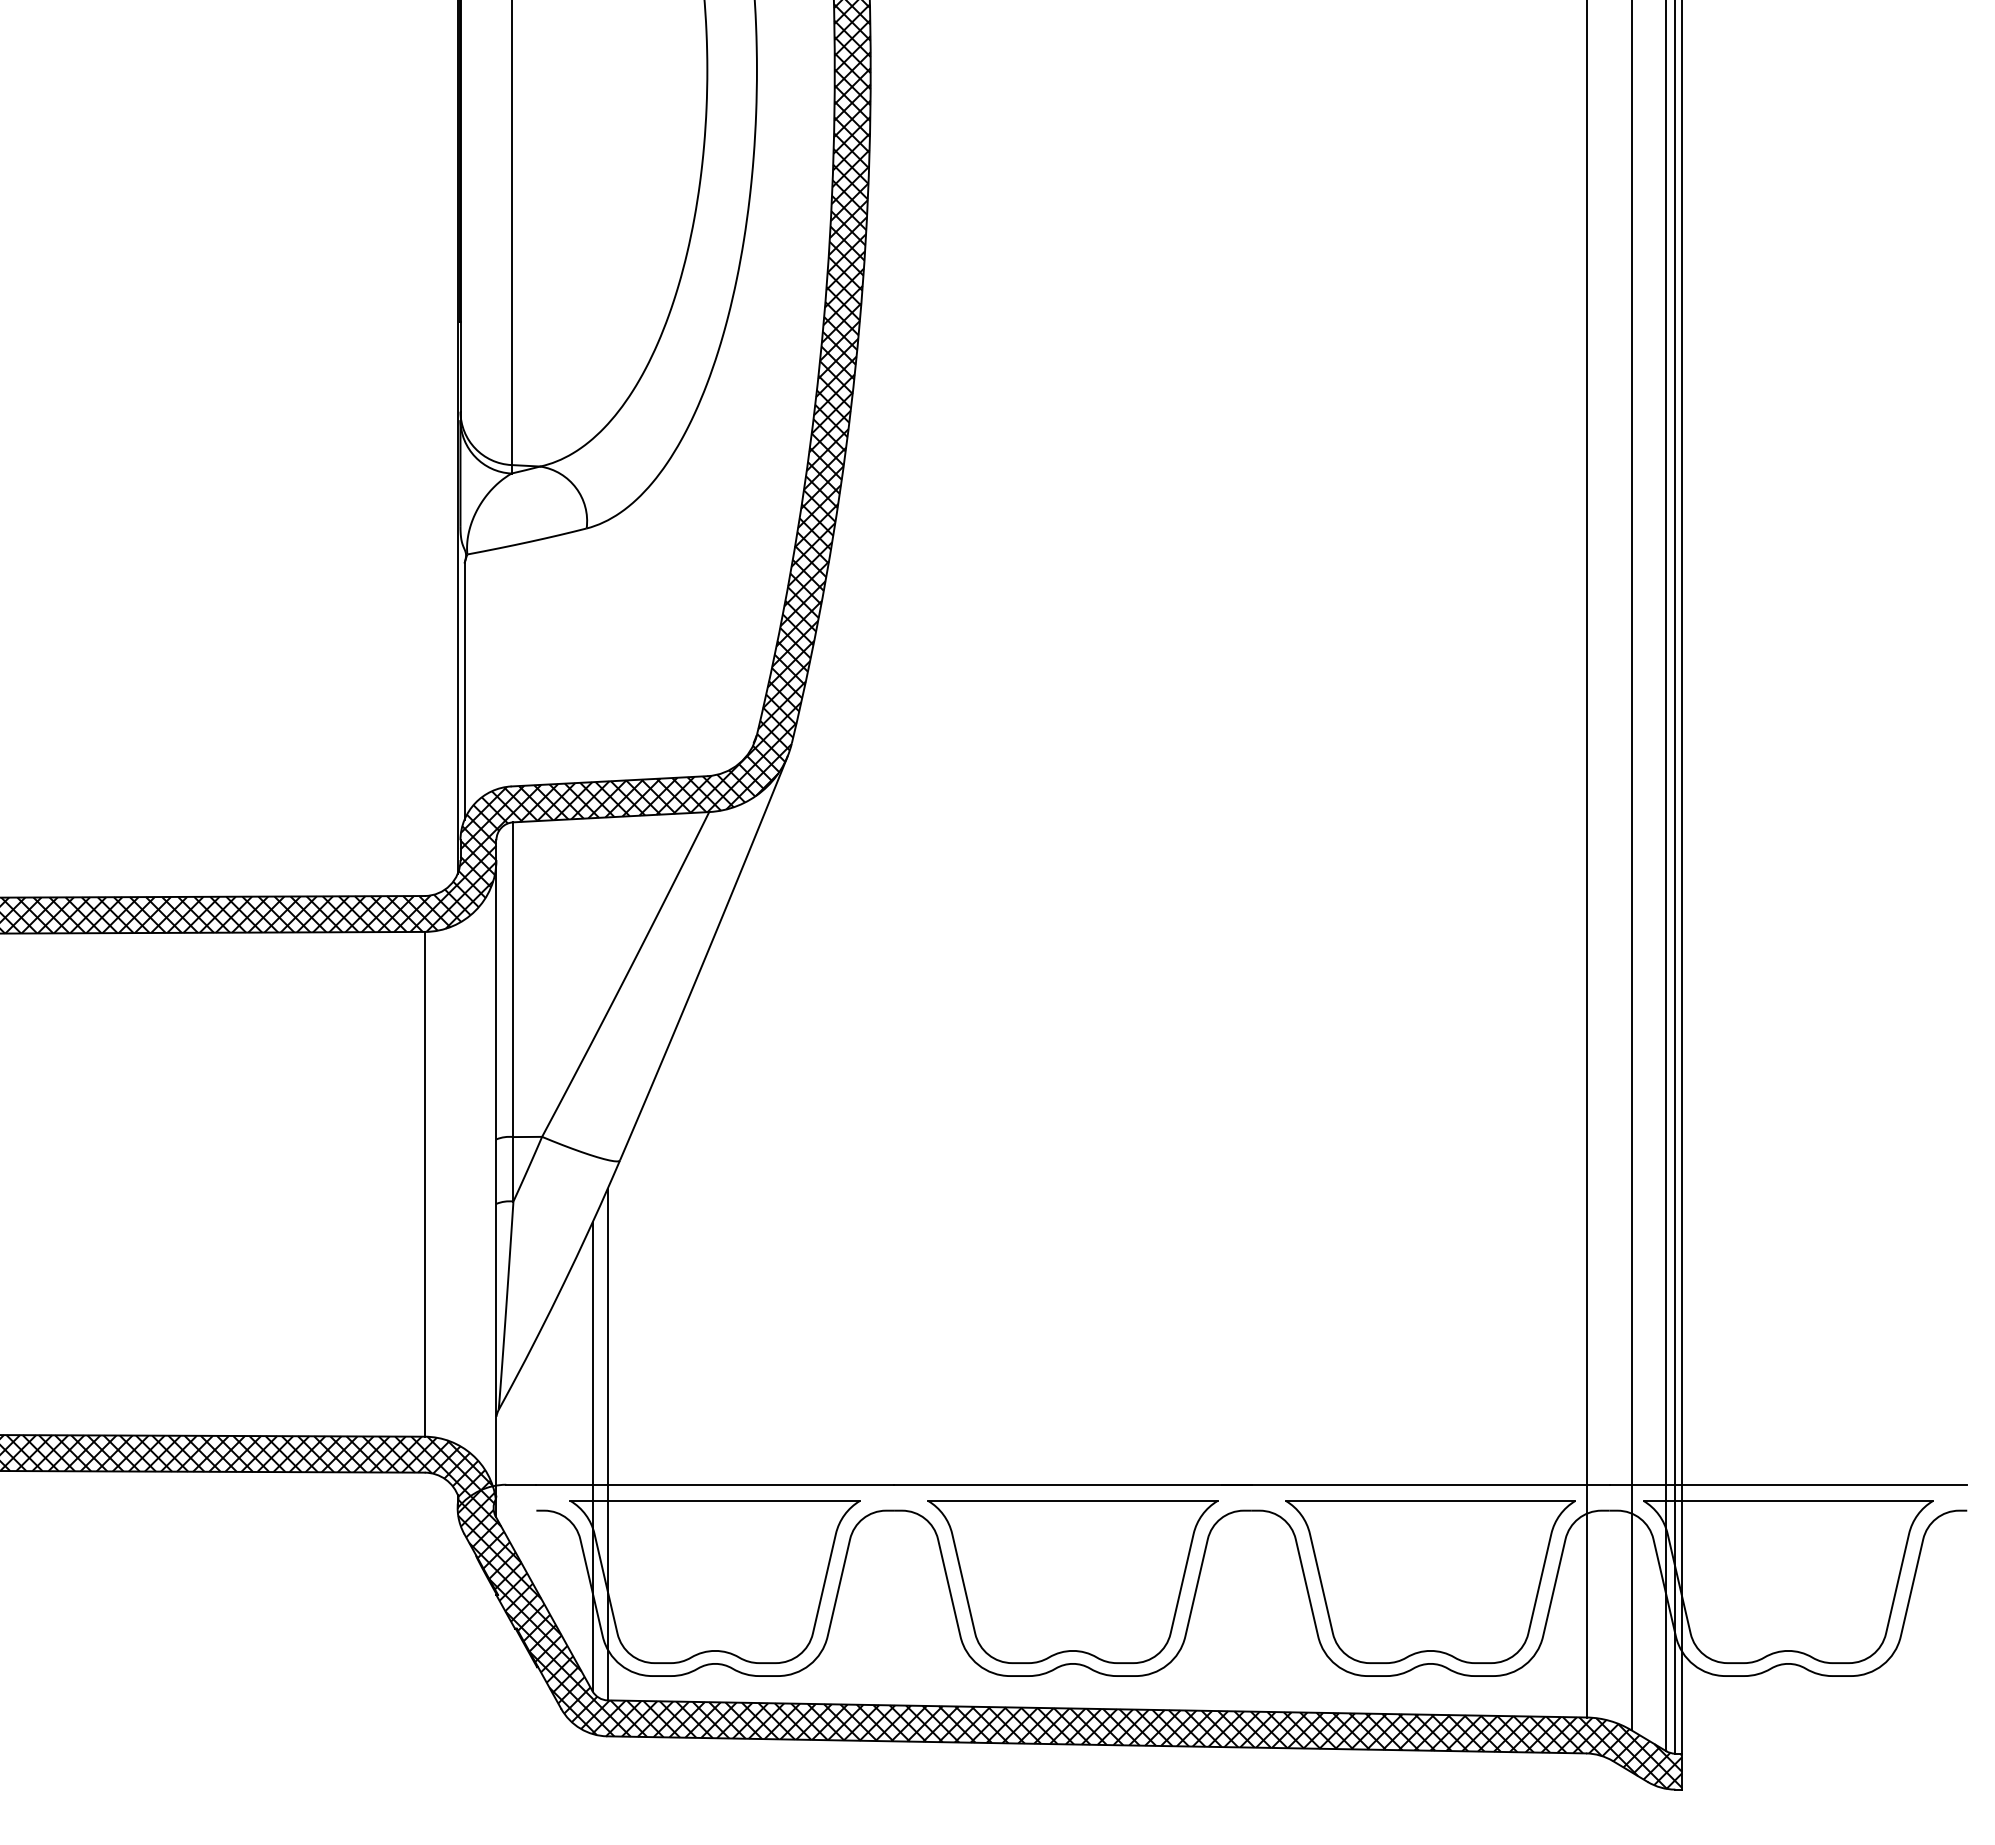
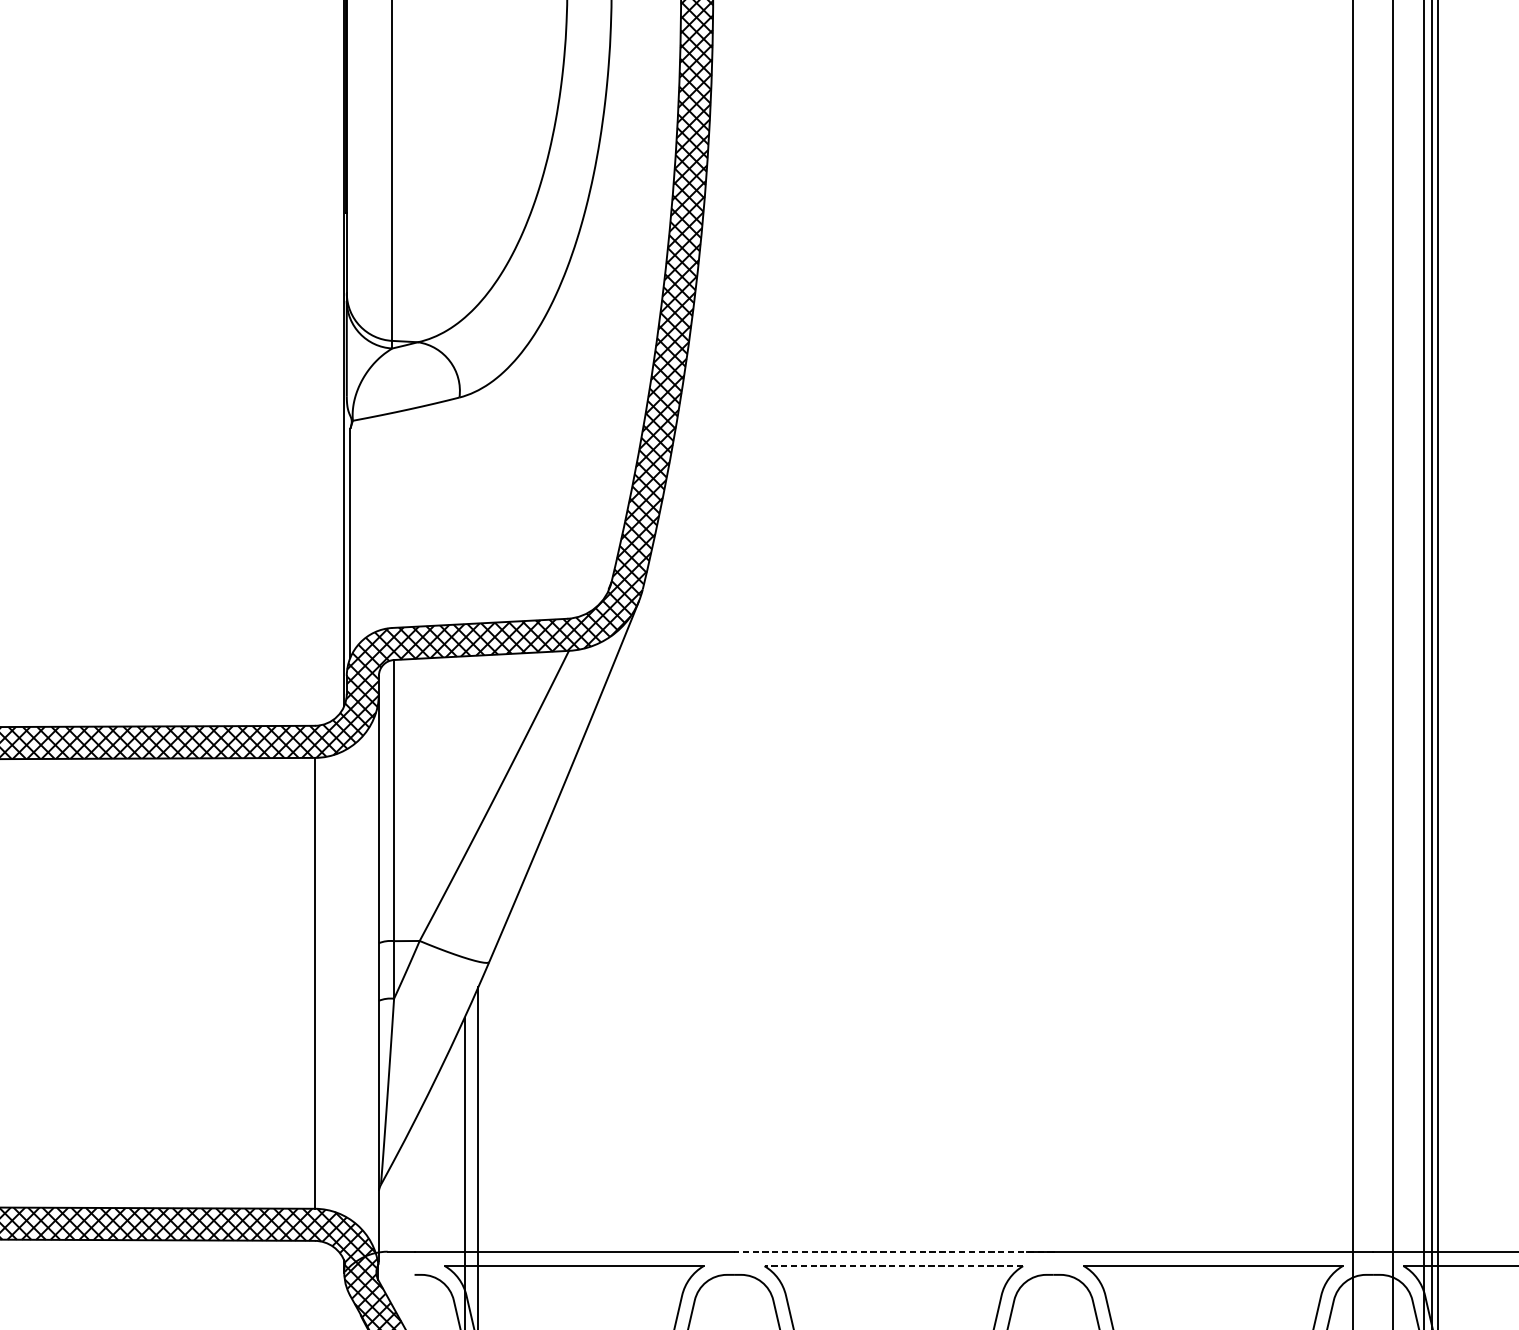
line: (1072, 1484) -> (893, 1251), solid -> dashed
line: (1072, 1500) -> (893, 1265), solid -> dashed

